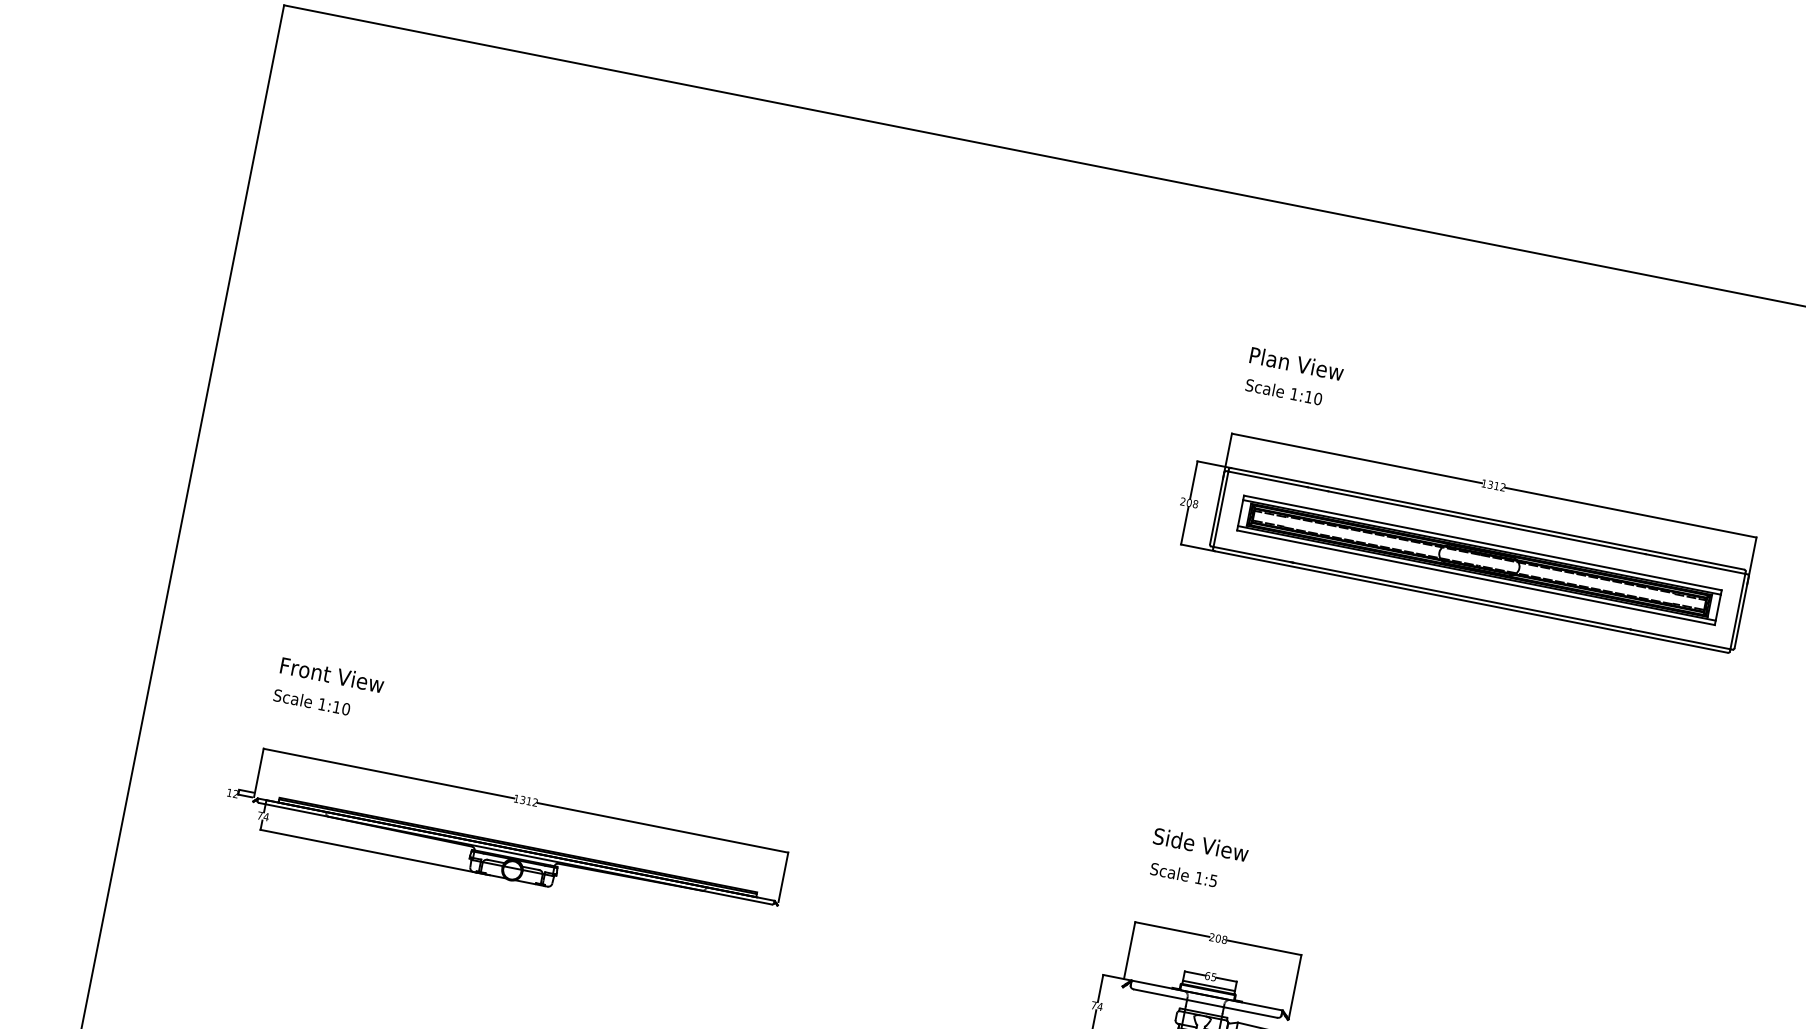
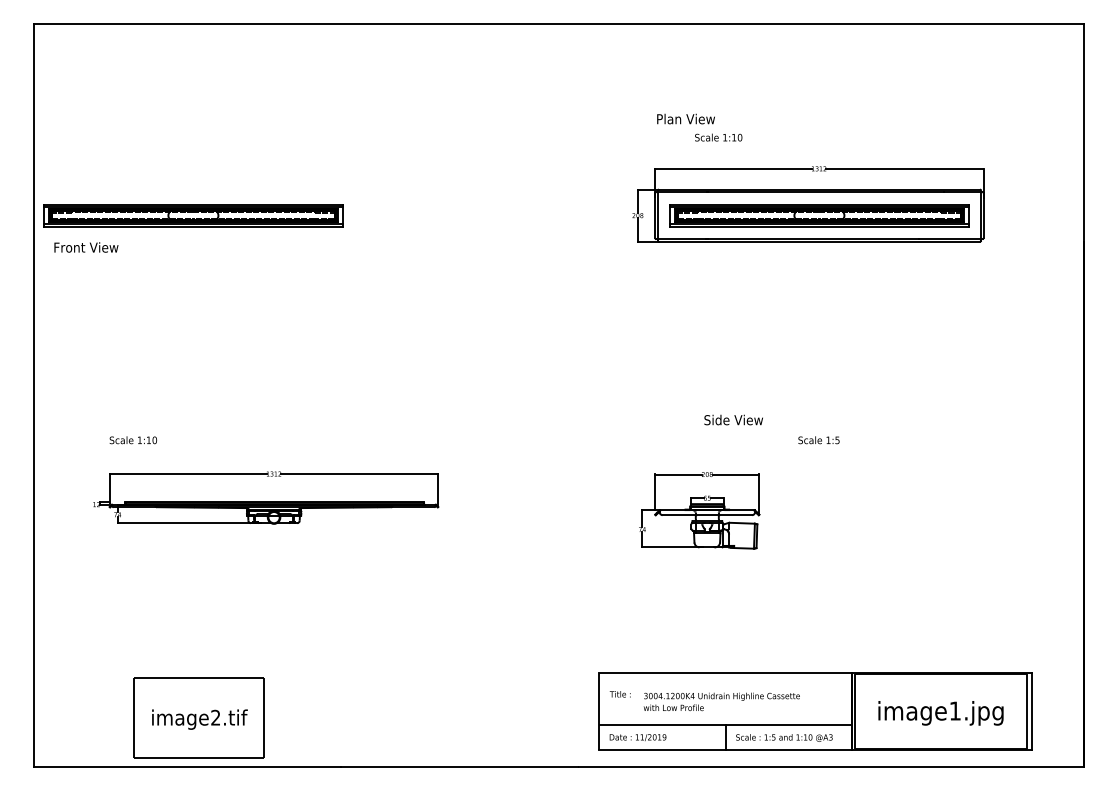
part: (479, 362) -> (193, 215), added
text: (1283, 391) -> (718, 137), moved
text: (332, 675) -> (86, 247), moved
text: (1200, 843) -> (733, 419), moved
text: (1183, 875) -> (818, 440), moved

